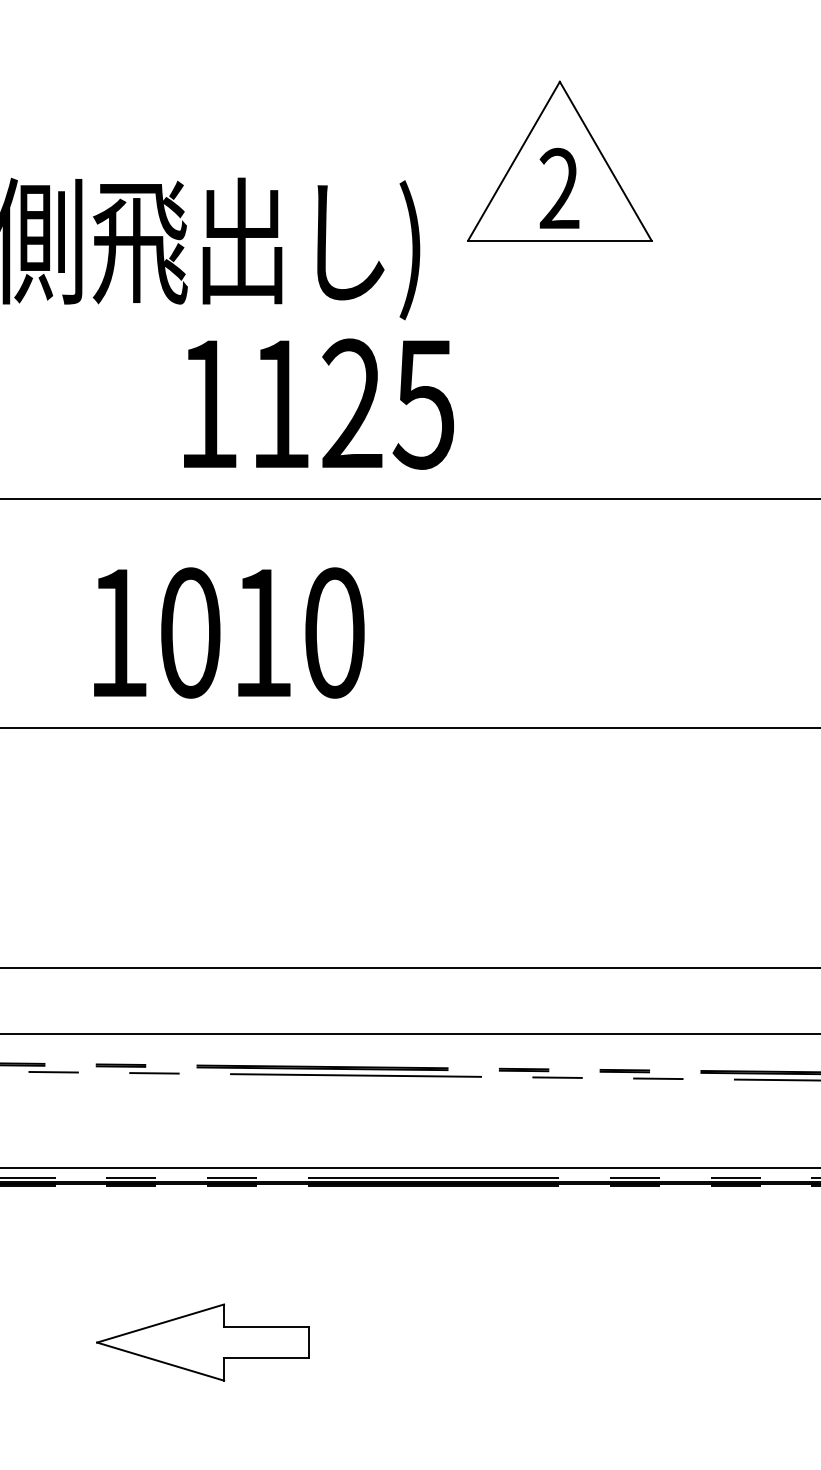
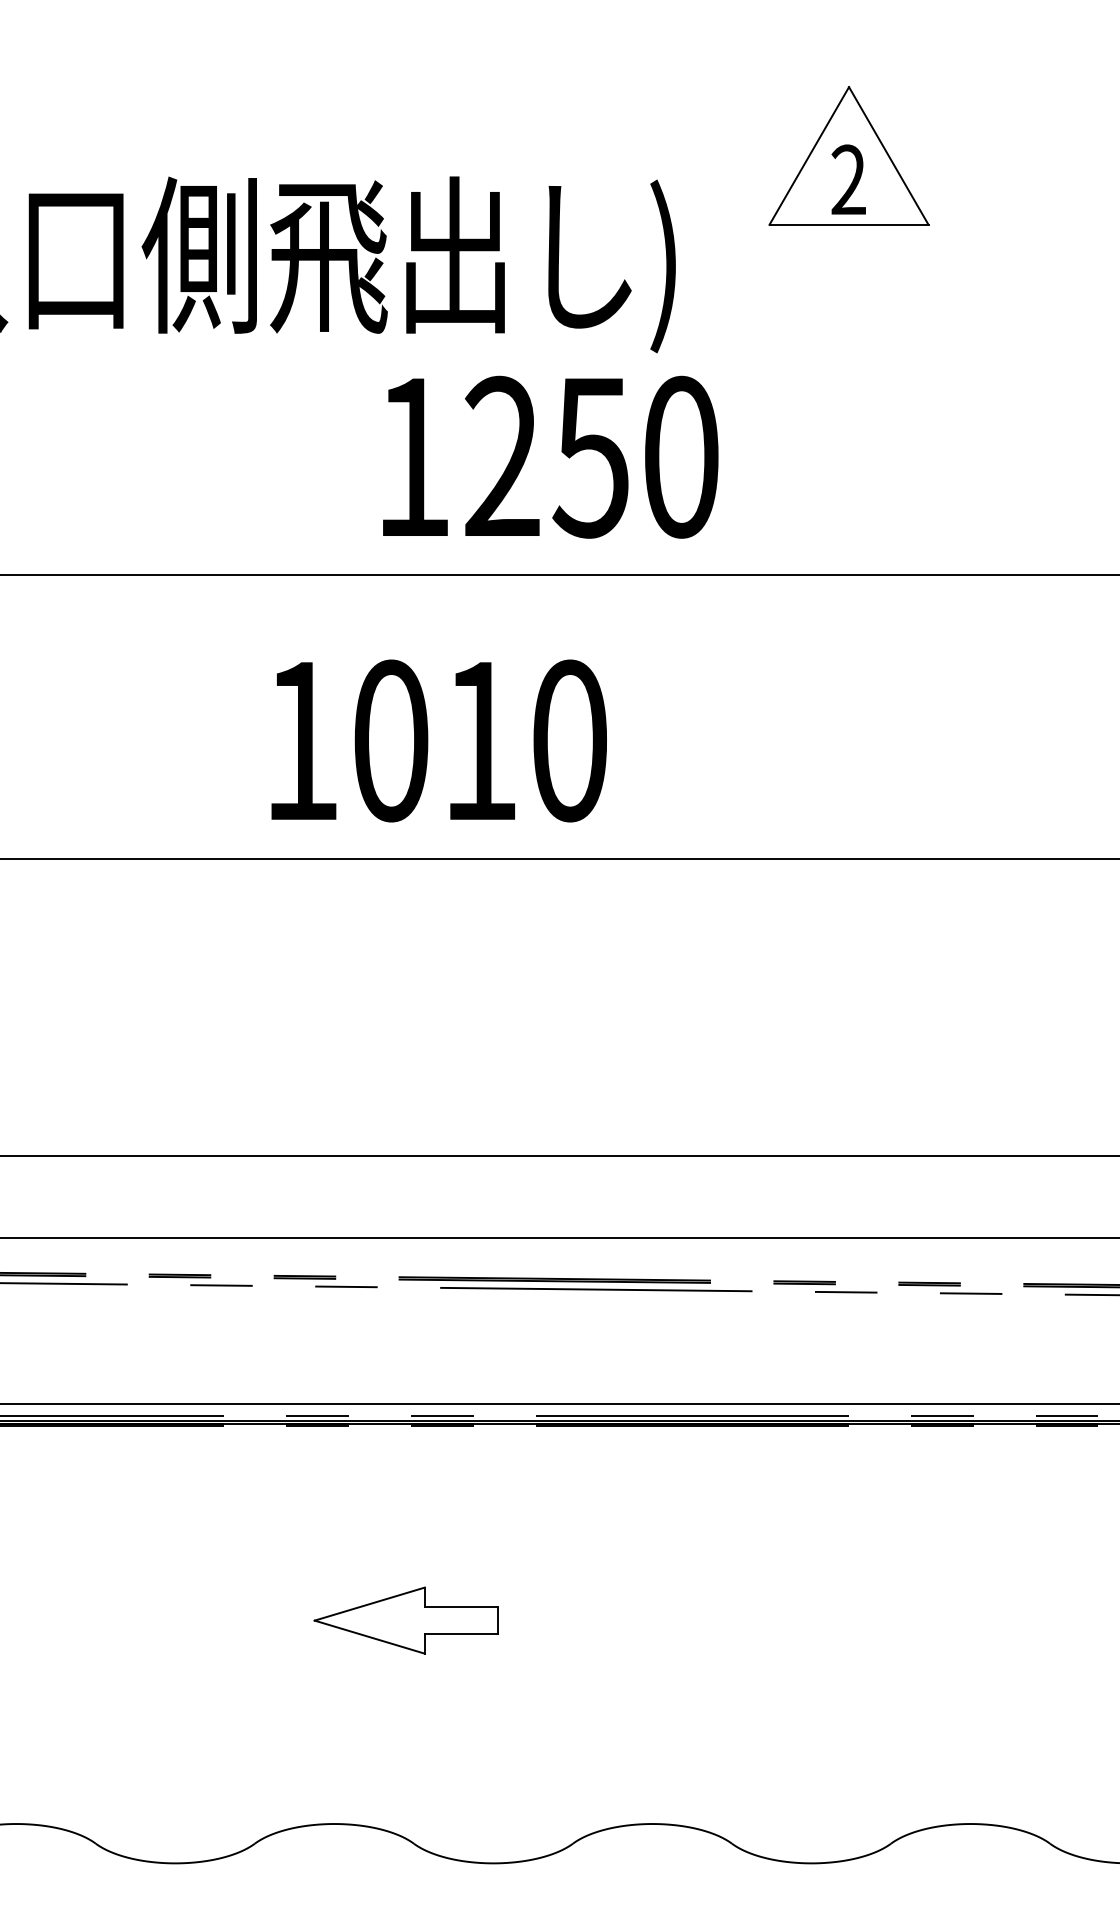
part: (559, 160) -> (848, 155), size x0.7
text: (352, 403) -> (591, 456), 1125 -> 1250
part: (202, 1342) -> (406, 1620), size x0.7

